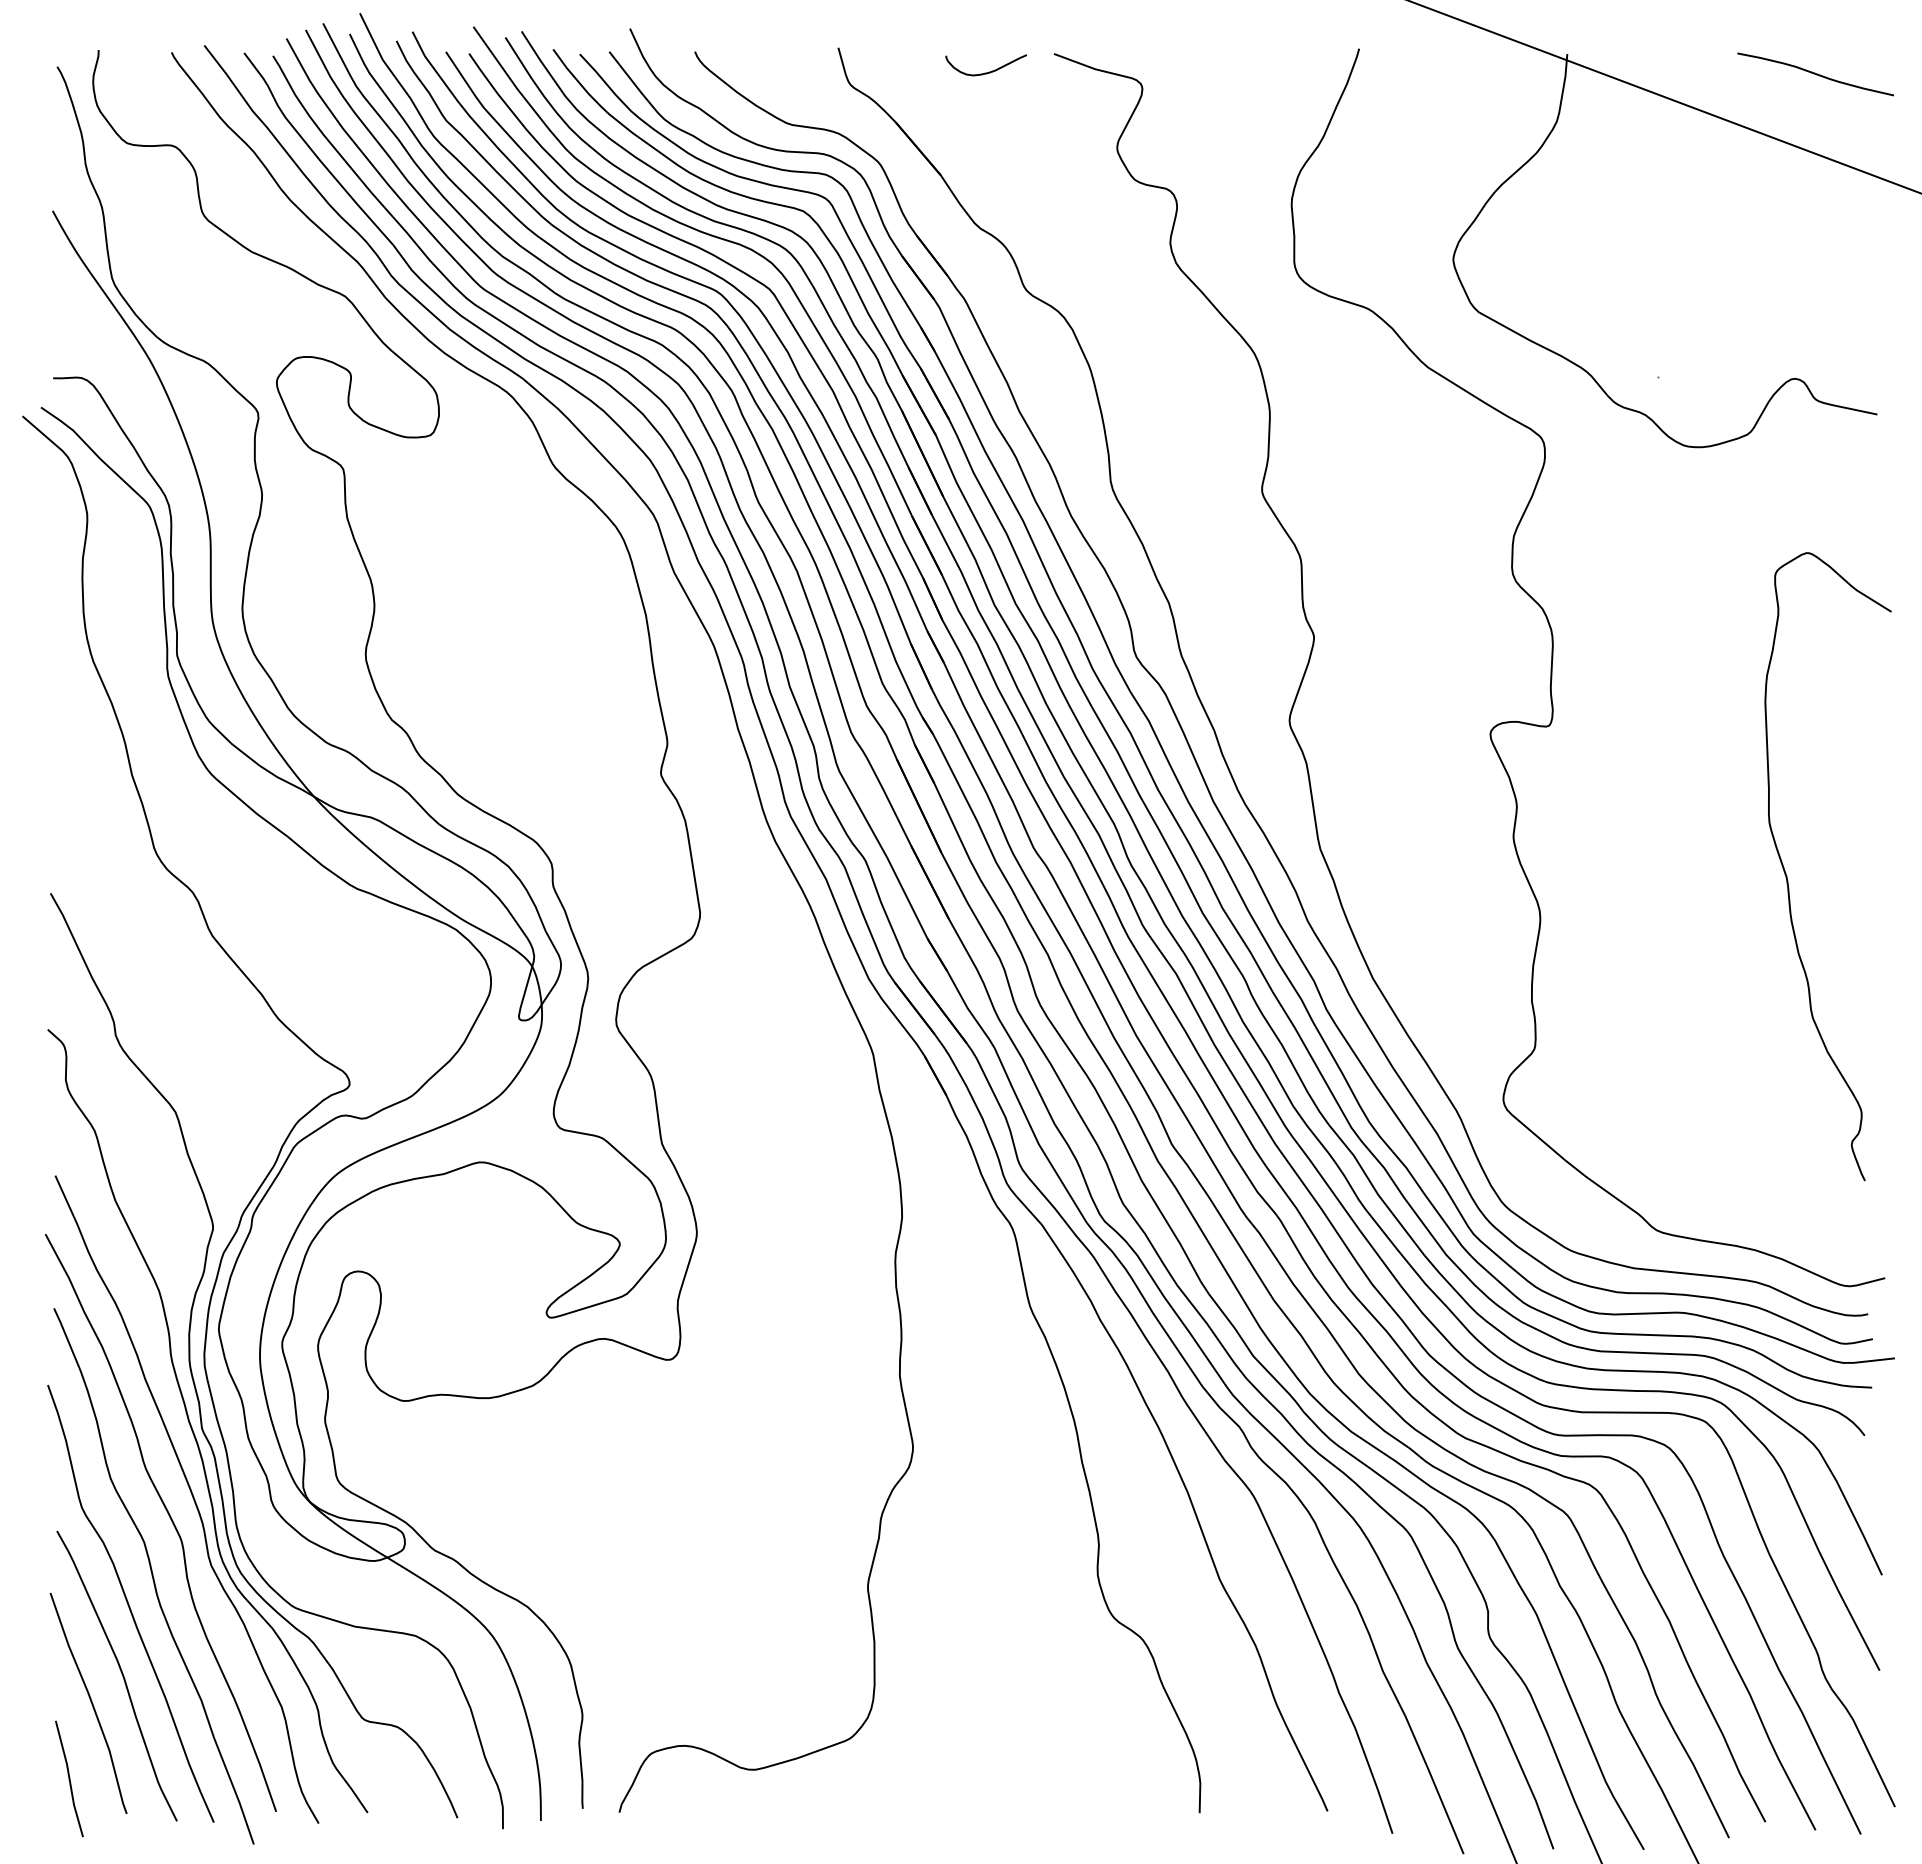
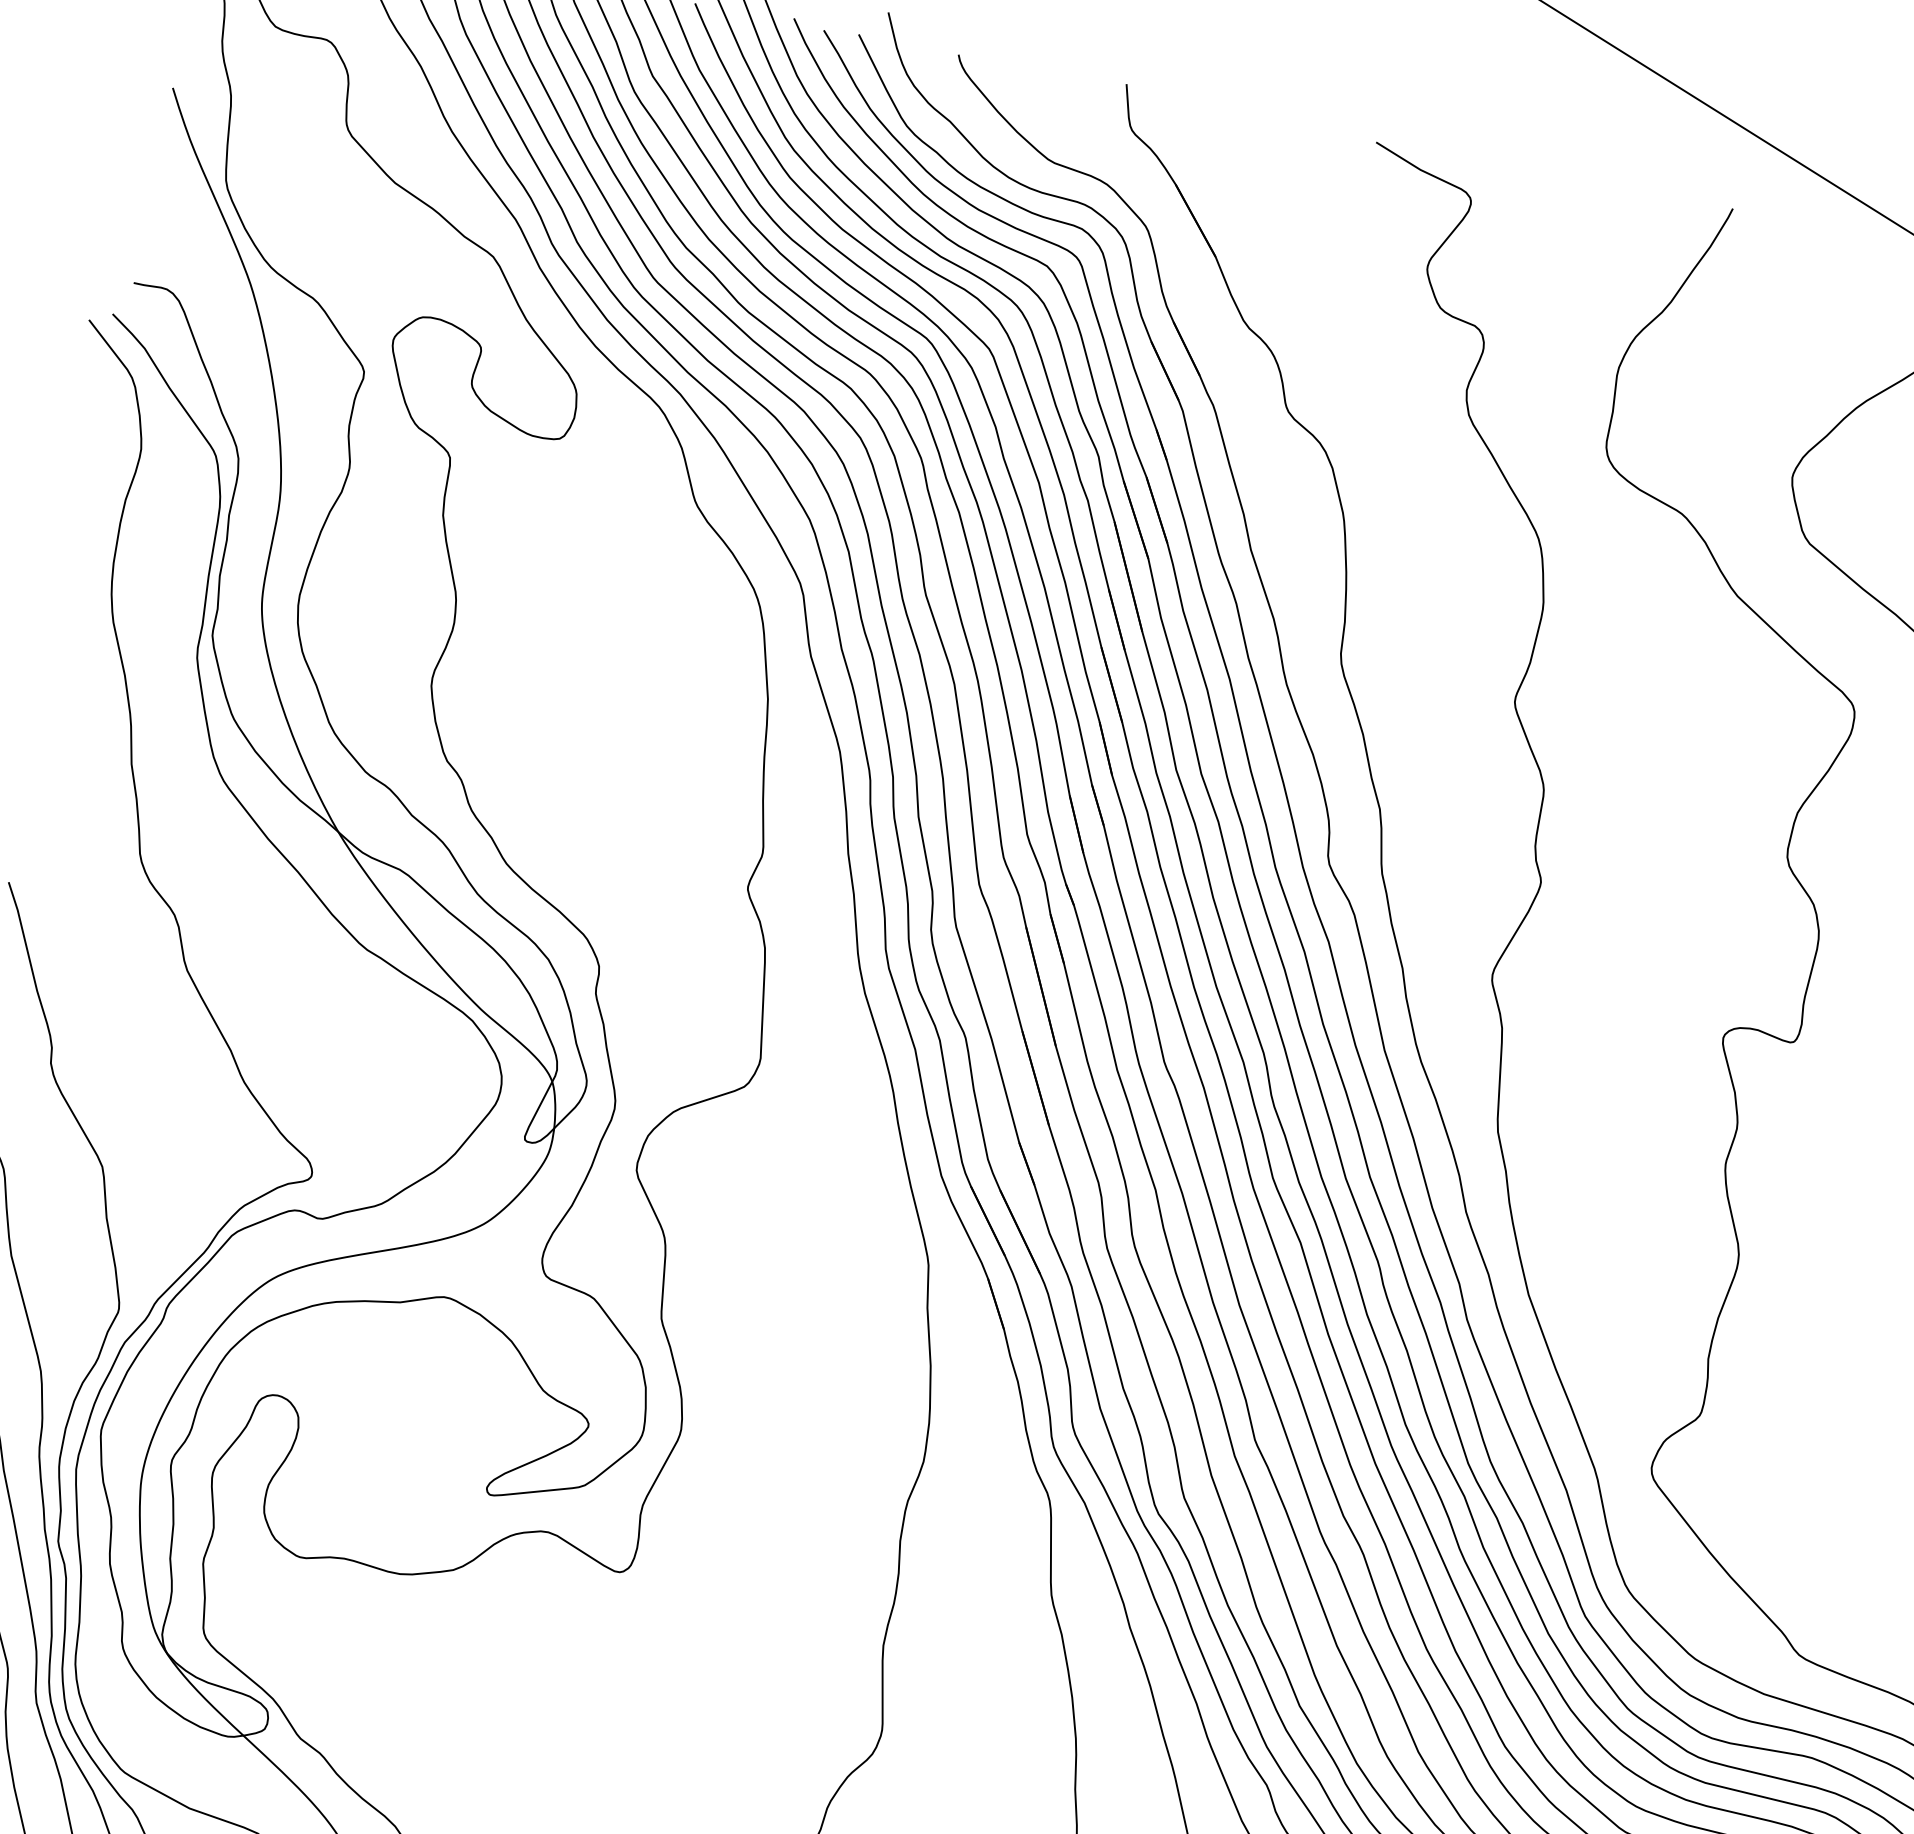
curve: (985, 72) -> (1292, 147), removed

